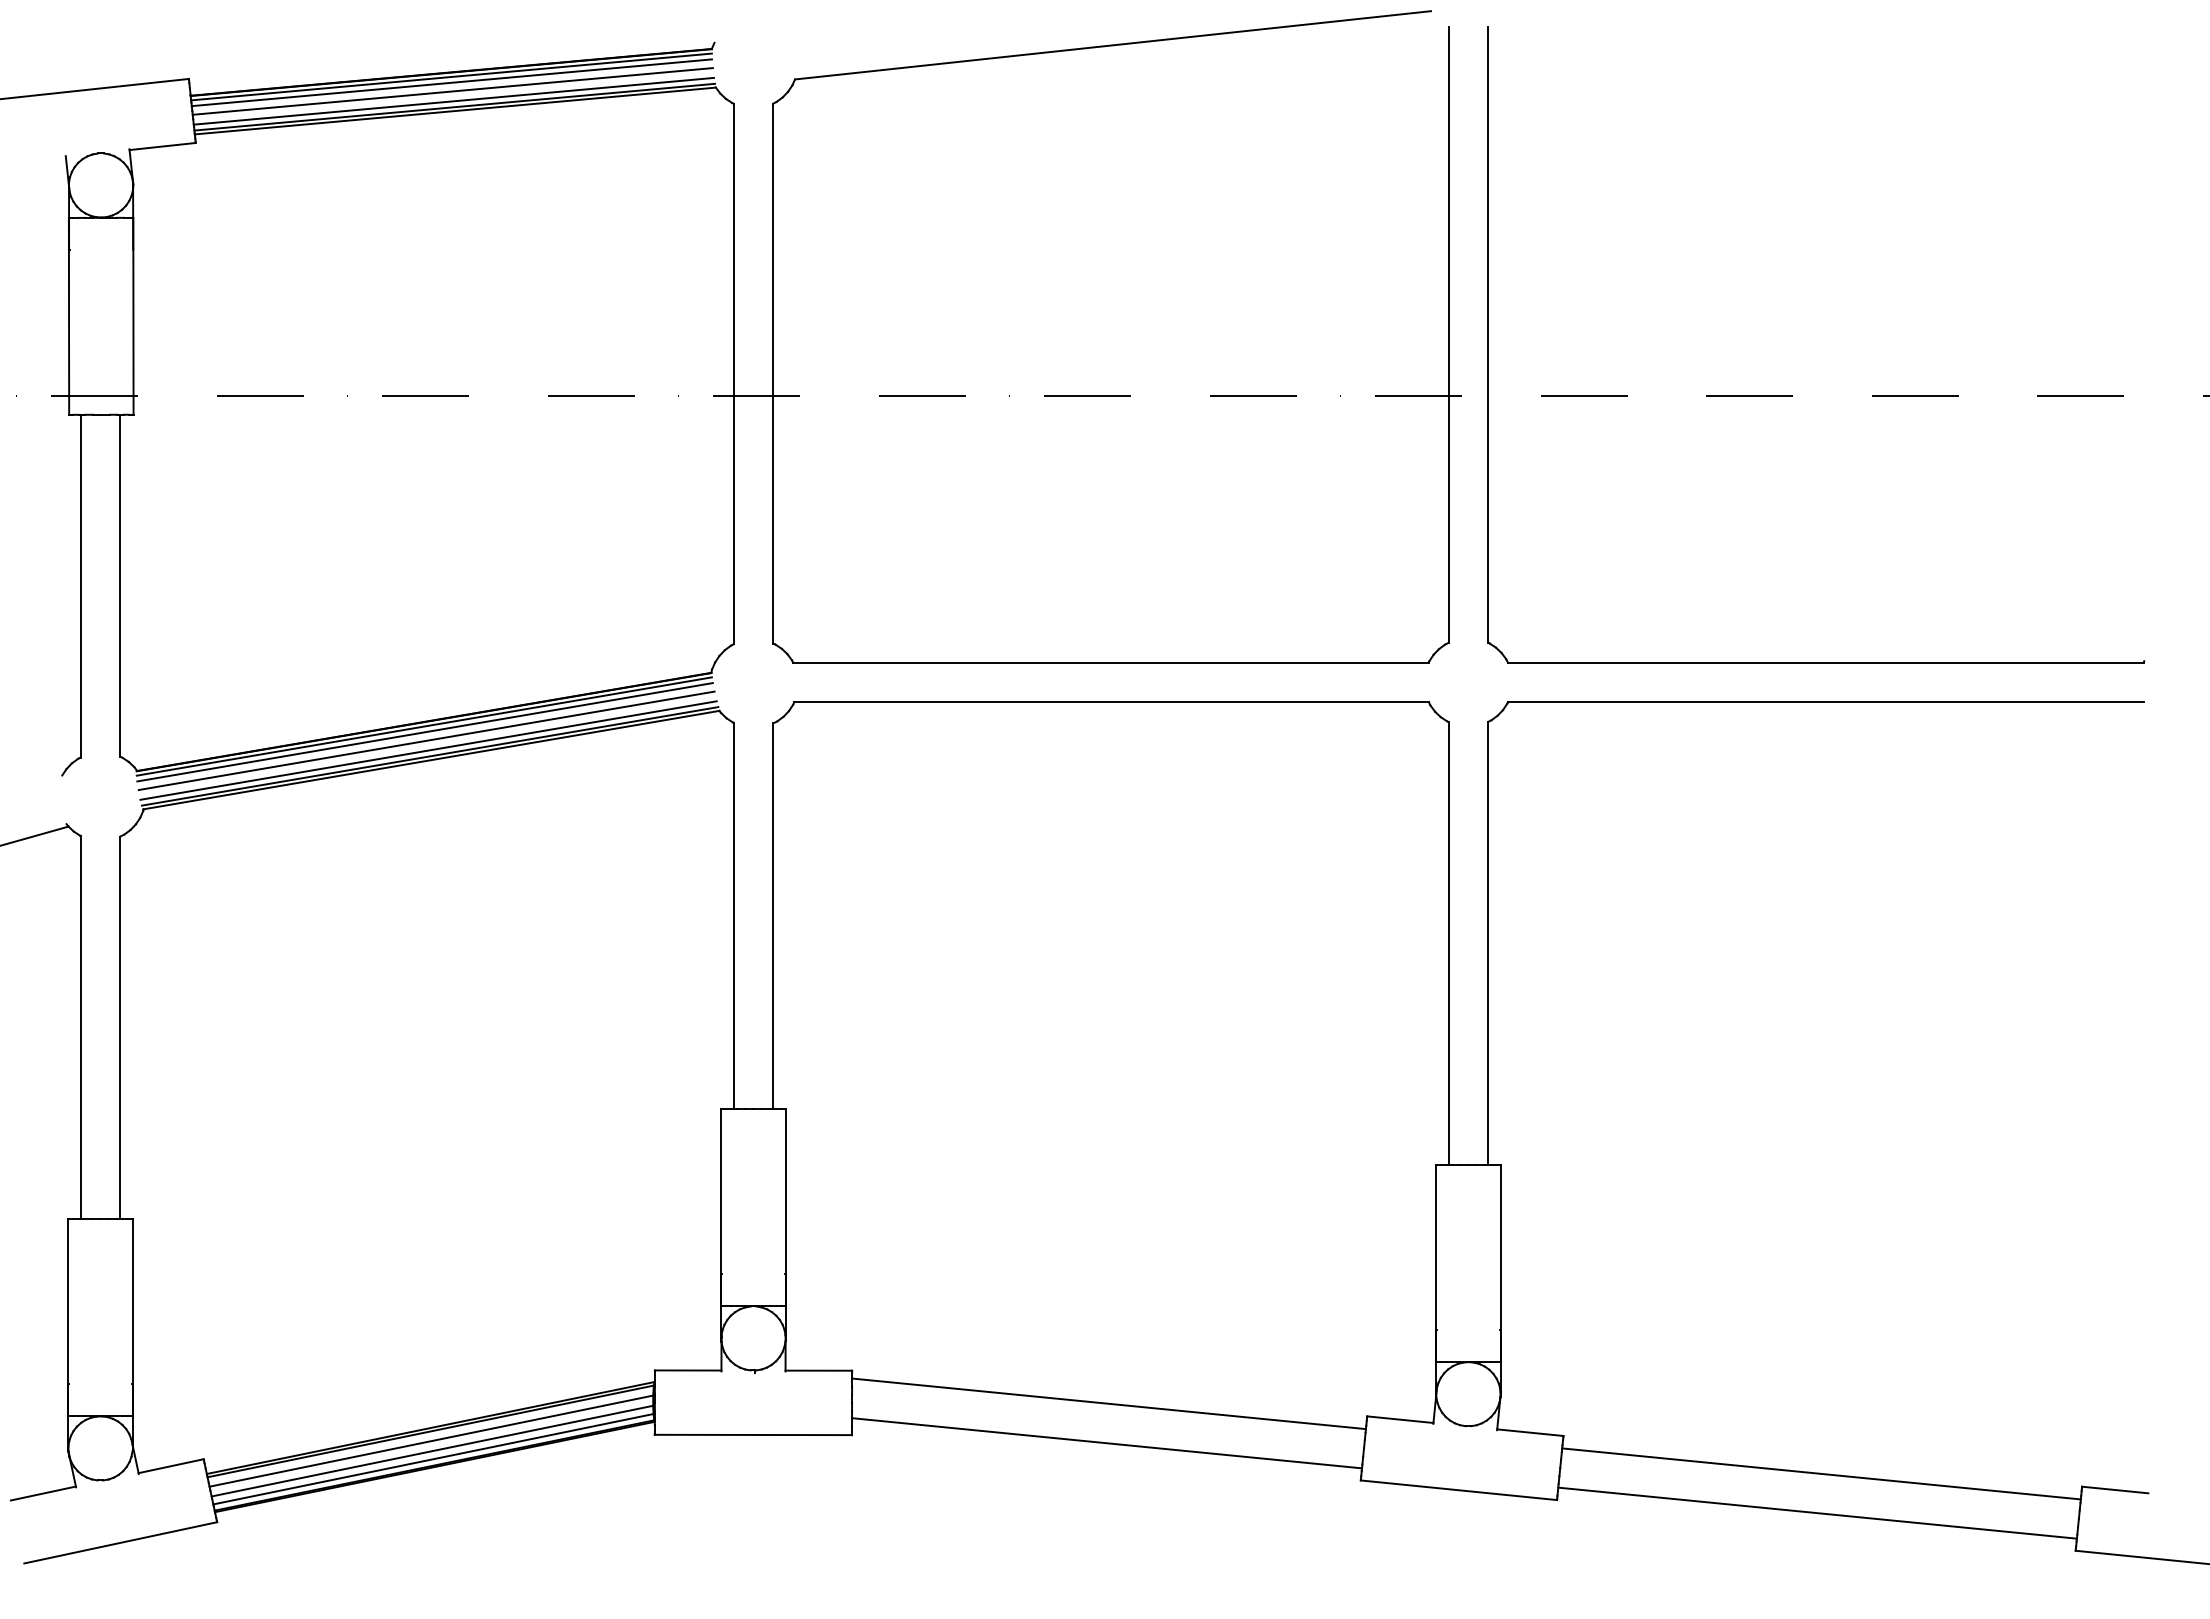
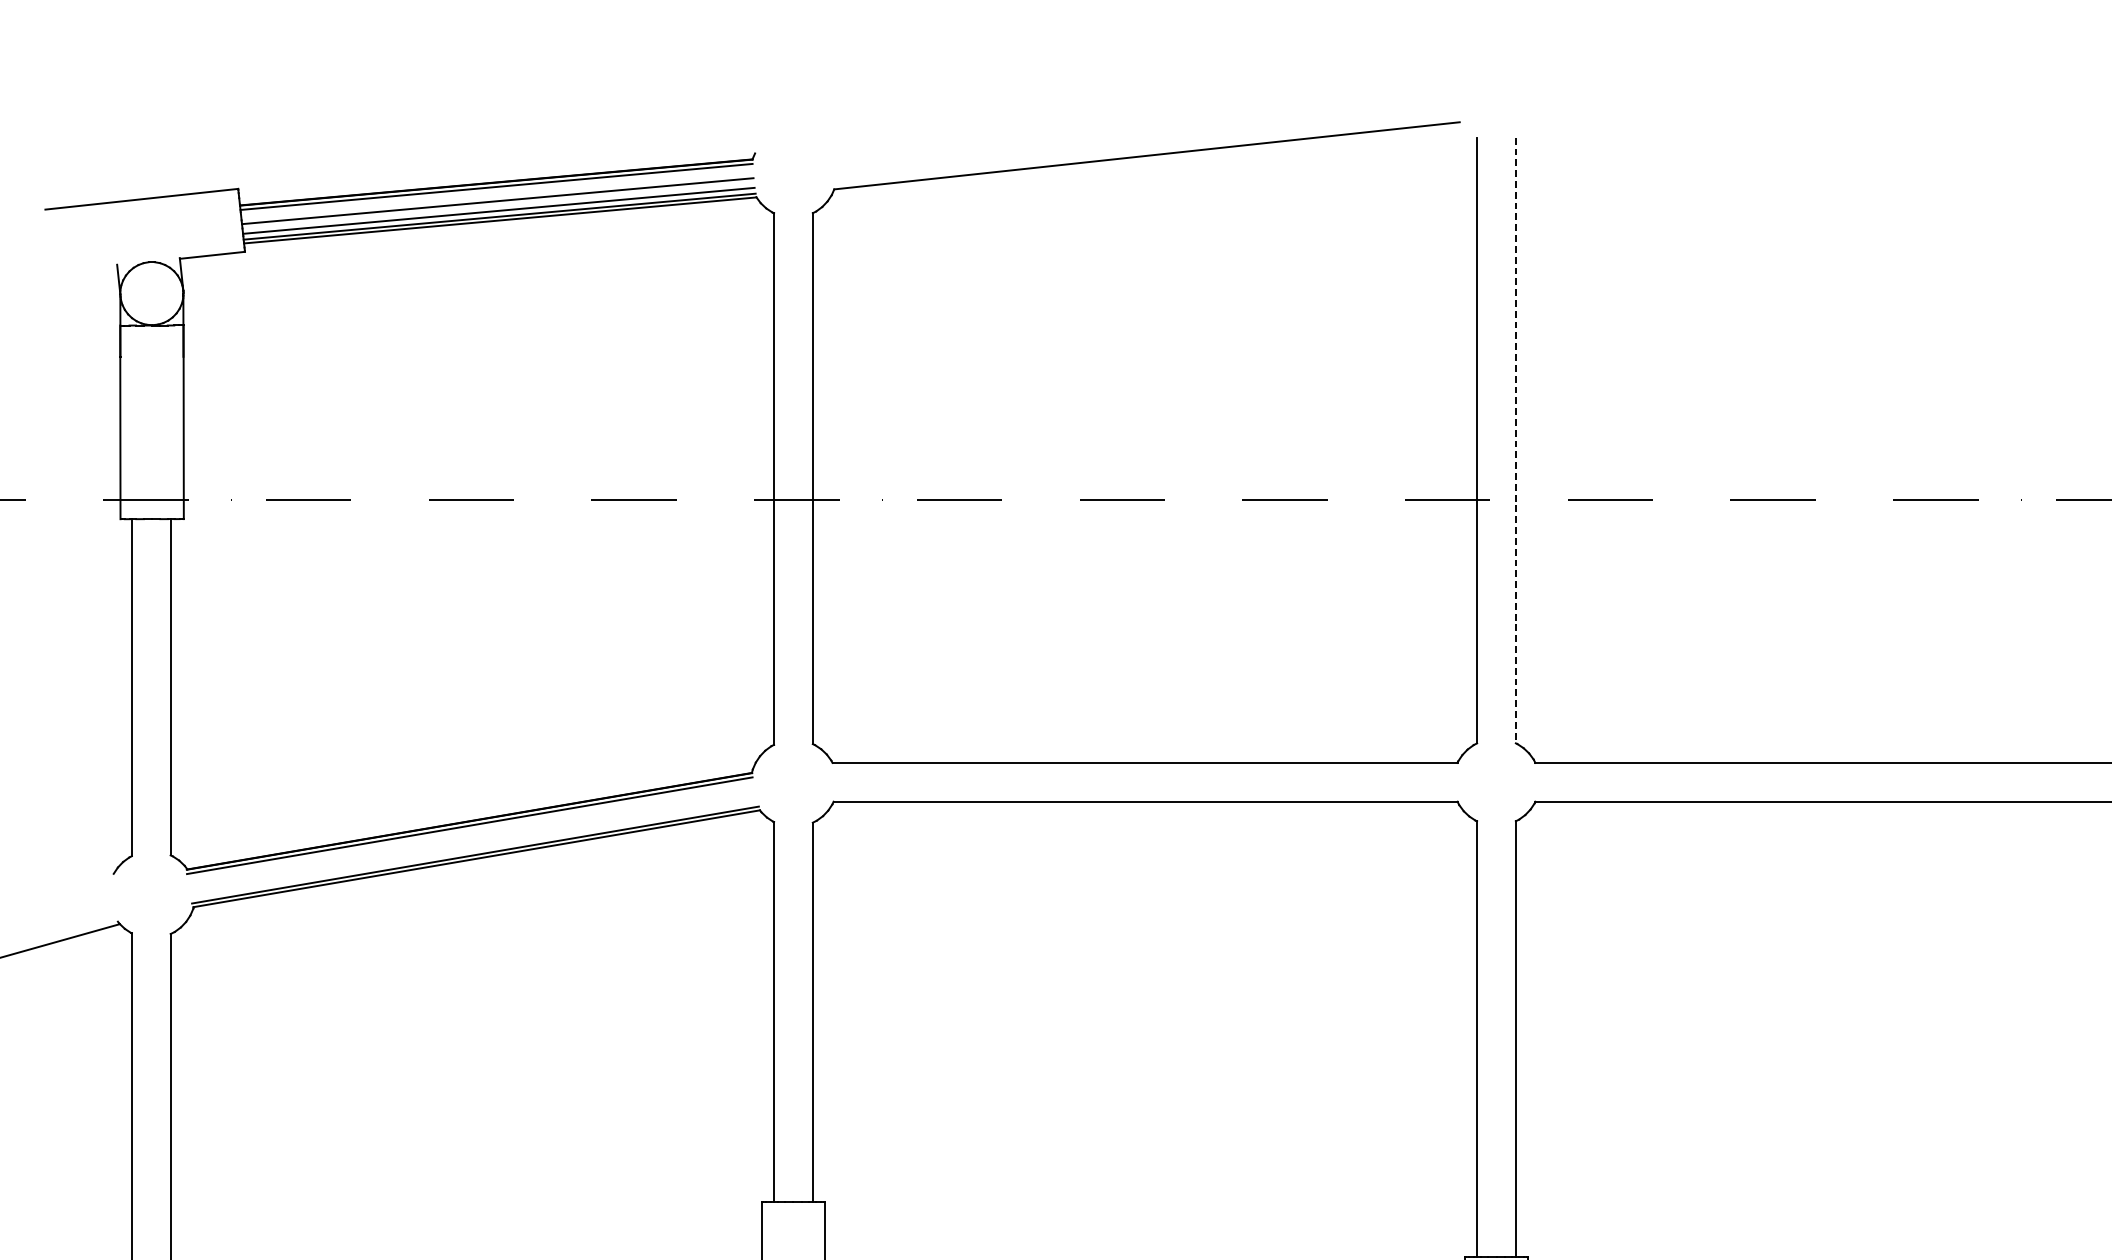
line: (451, 82) -> (496, 192), removed
line: (1488, 334) -> (1516, 440), solid -> dashed
line: (424, 732) -> (469, 831), removed
line: (426, 740) -> (471, 839), removed
line: (428, 750) -> (473, 849), removed

